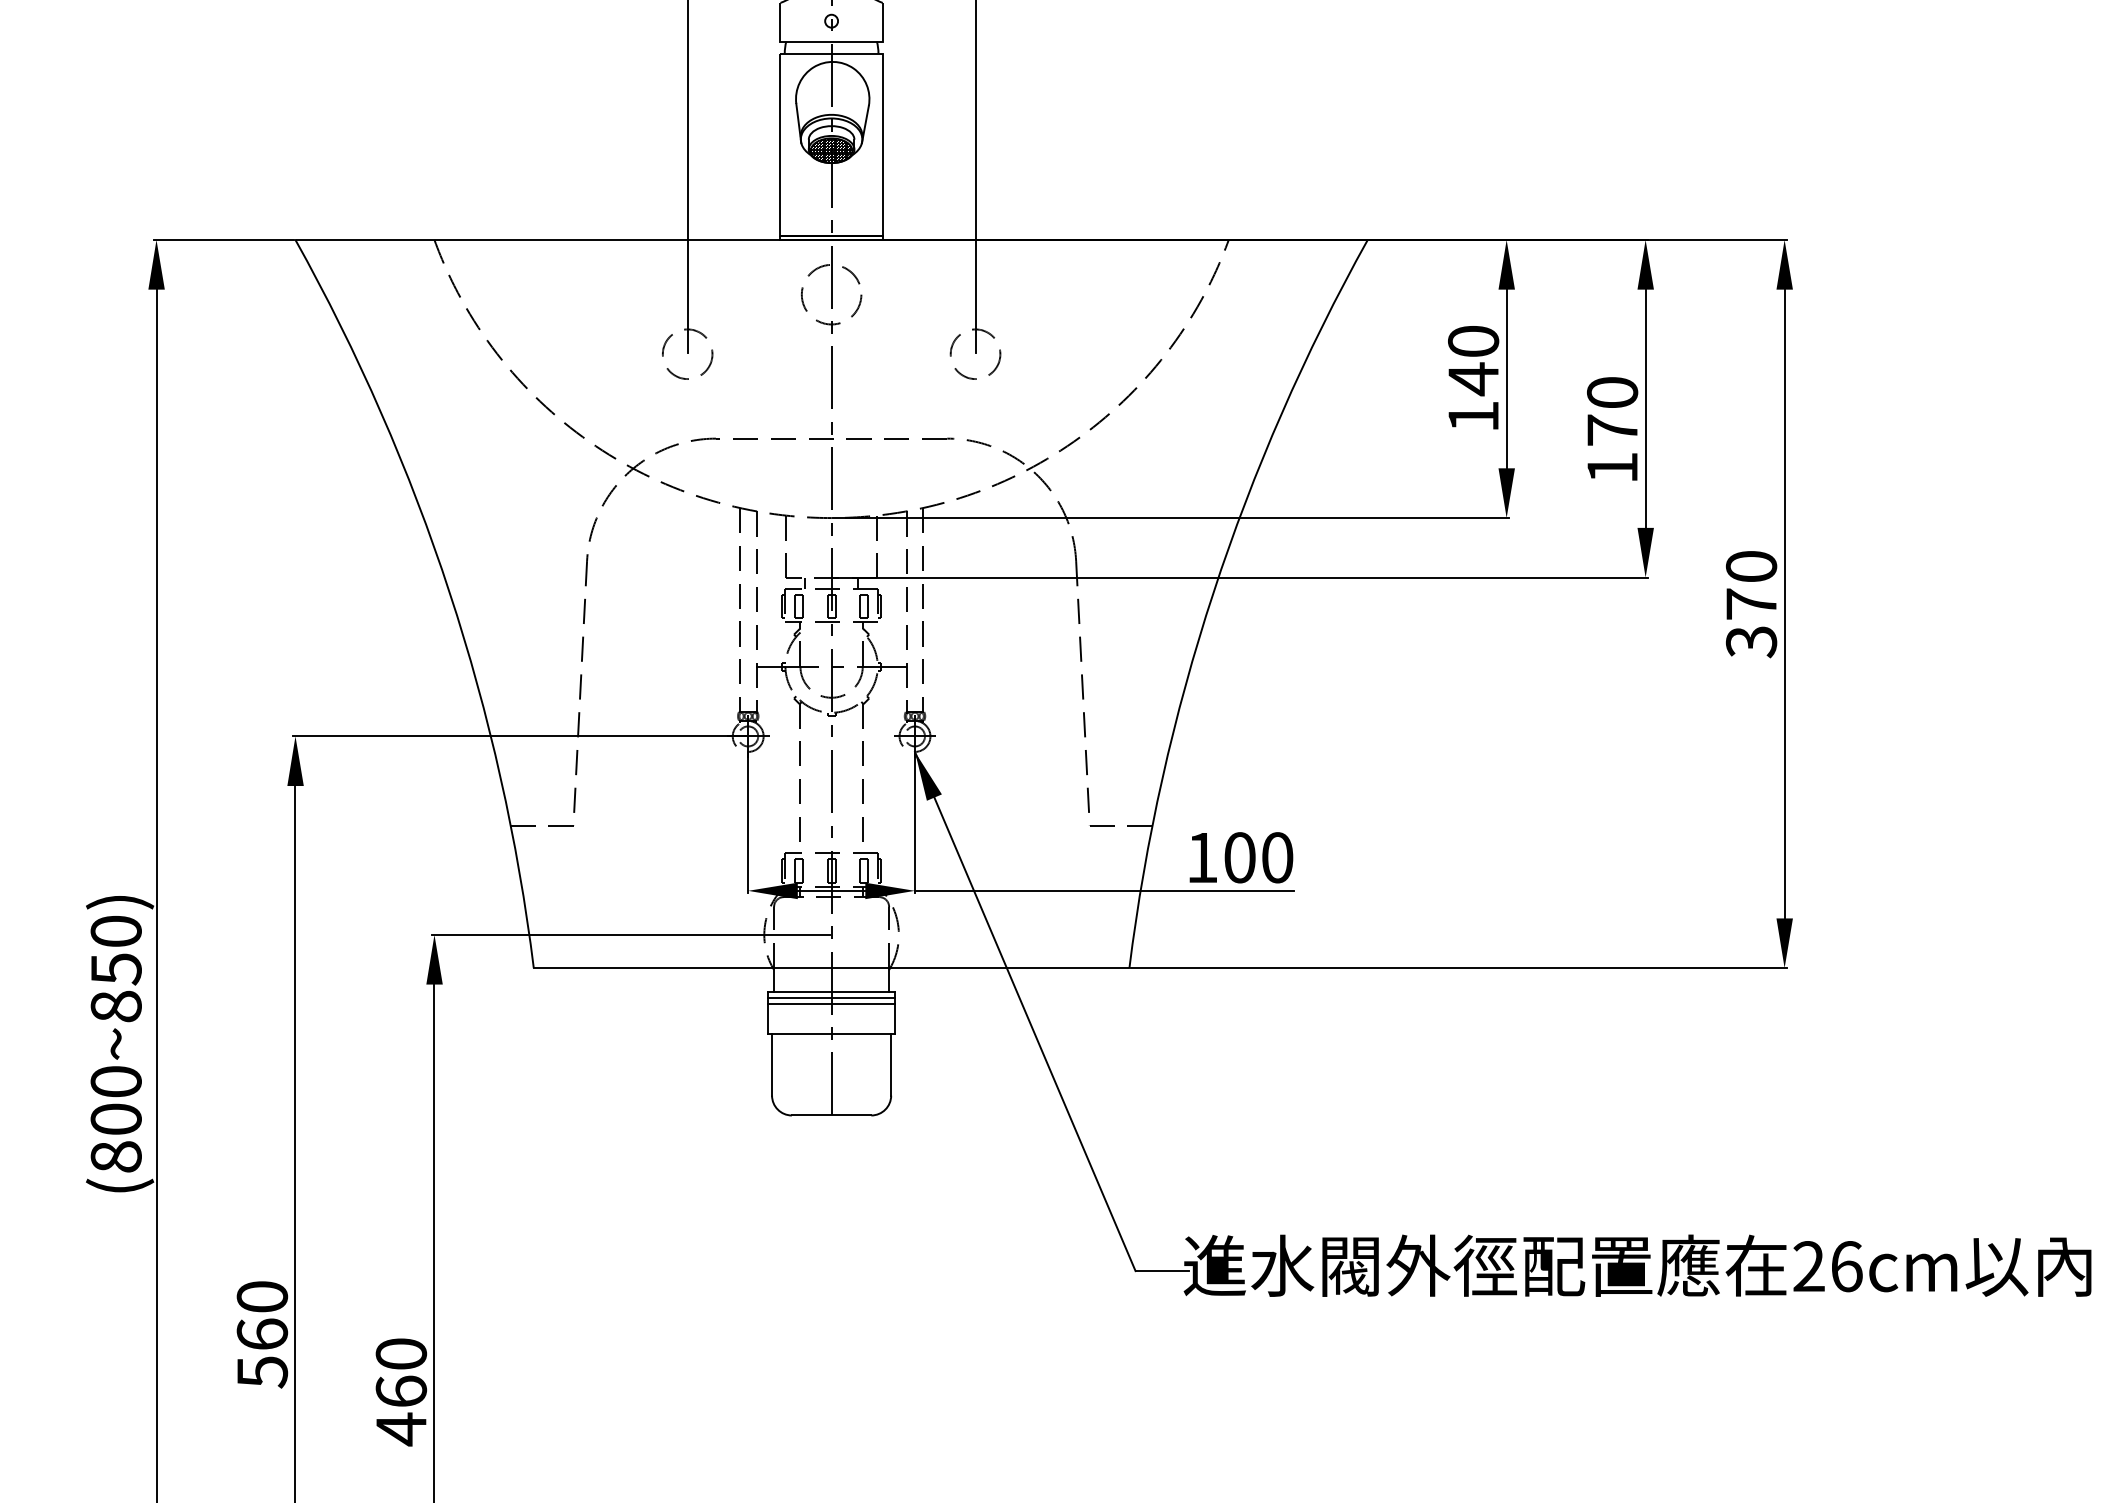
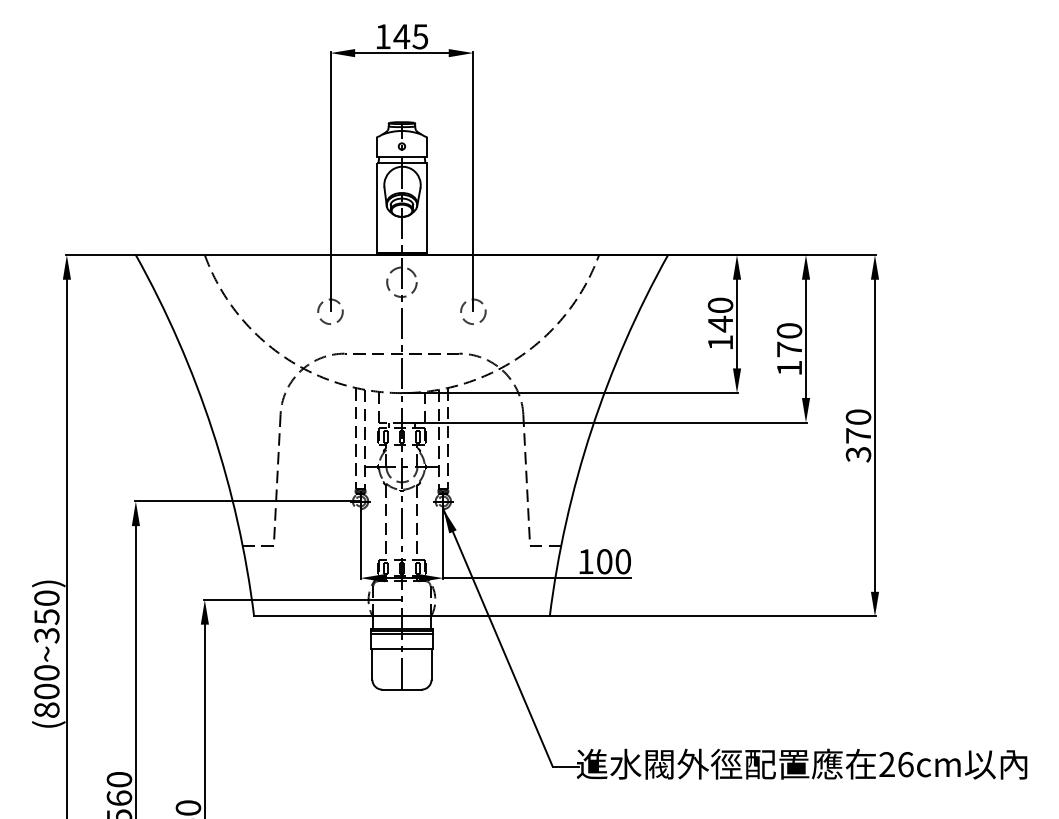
hatch: (830, 150) -> (401, 210), removed
text: (115, 1006) -> (46, 635), (800~850) -> (800~350)

